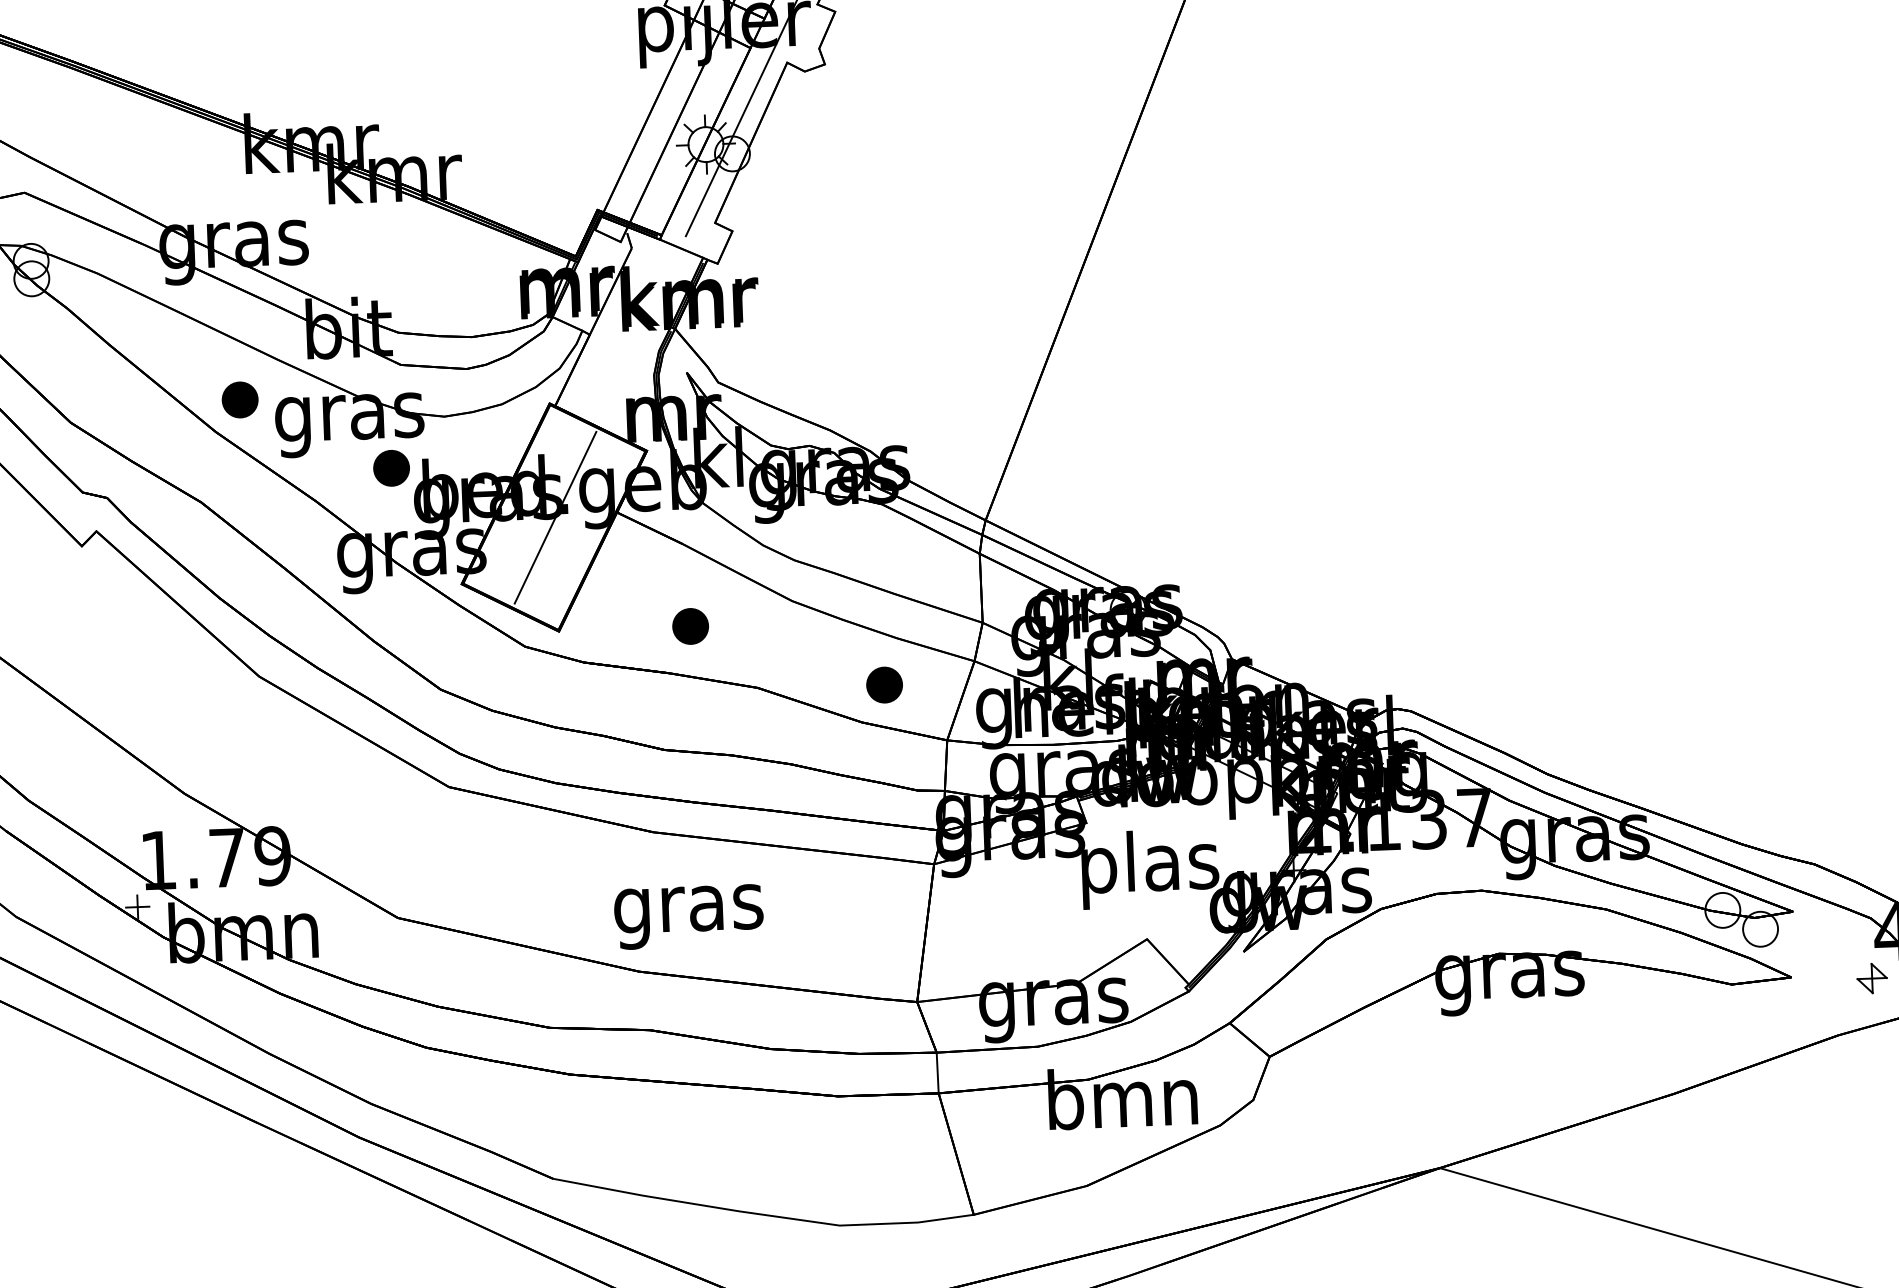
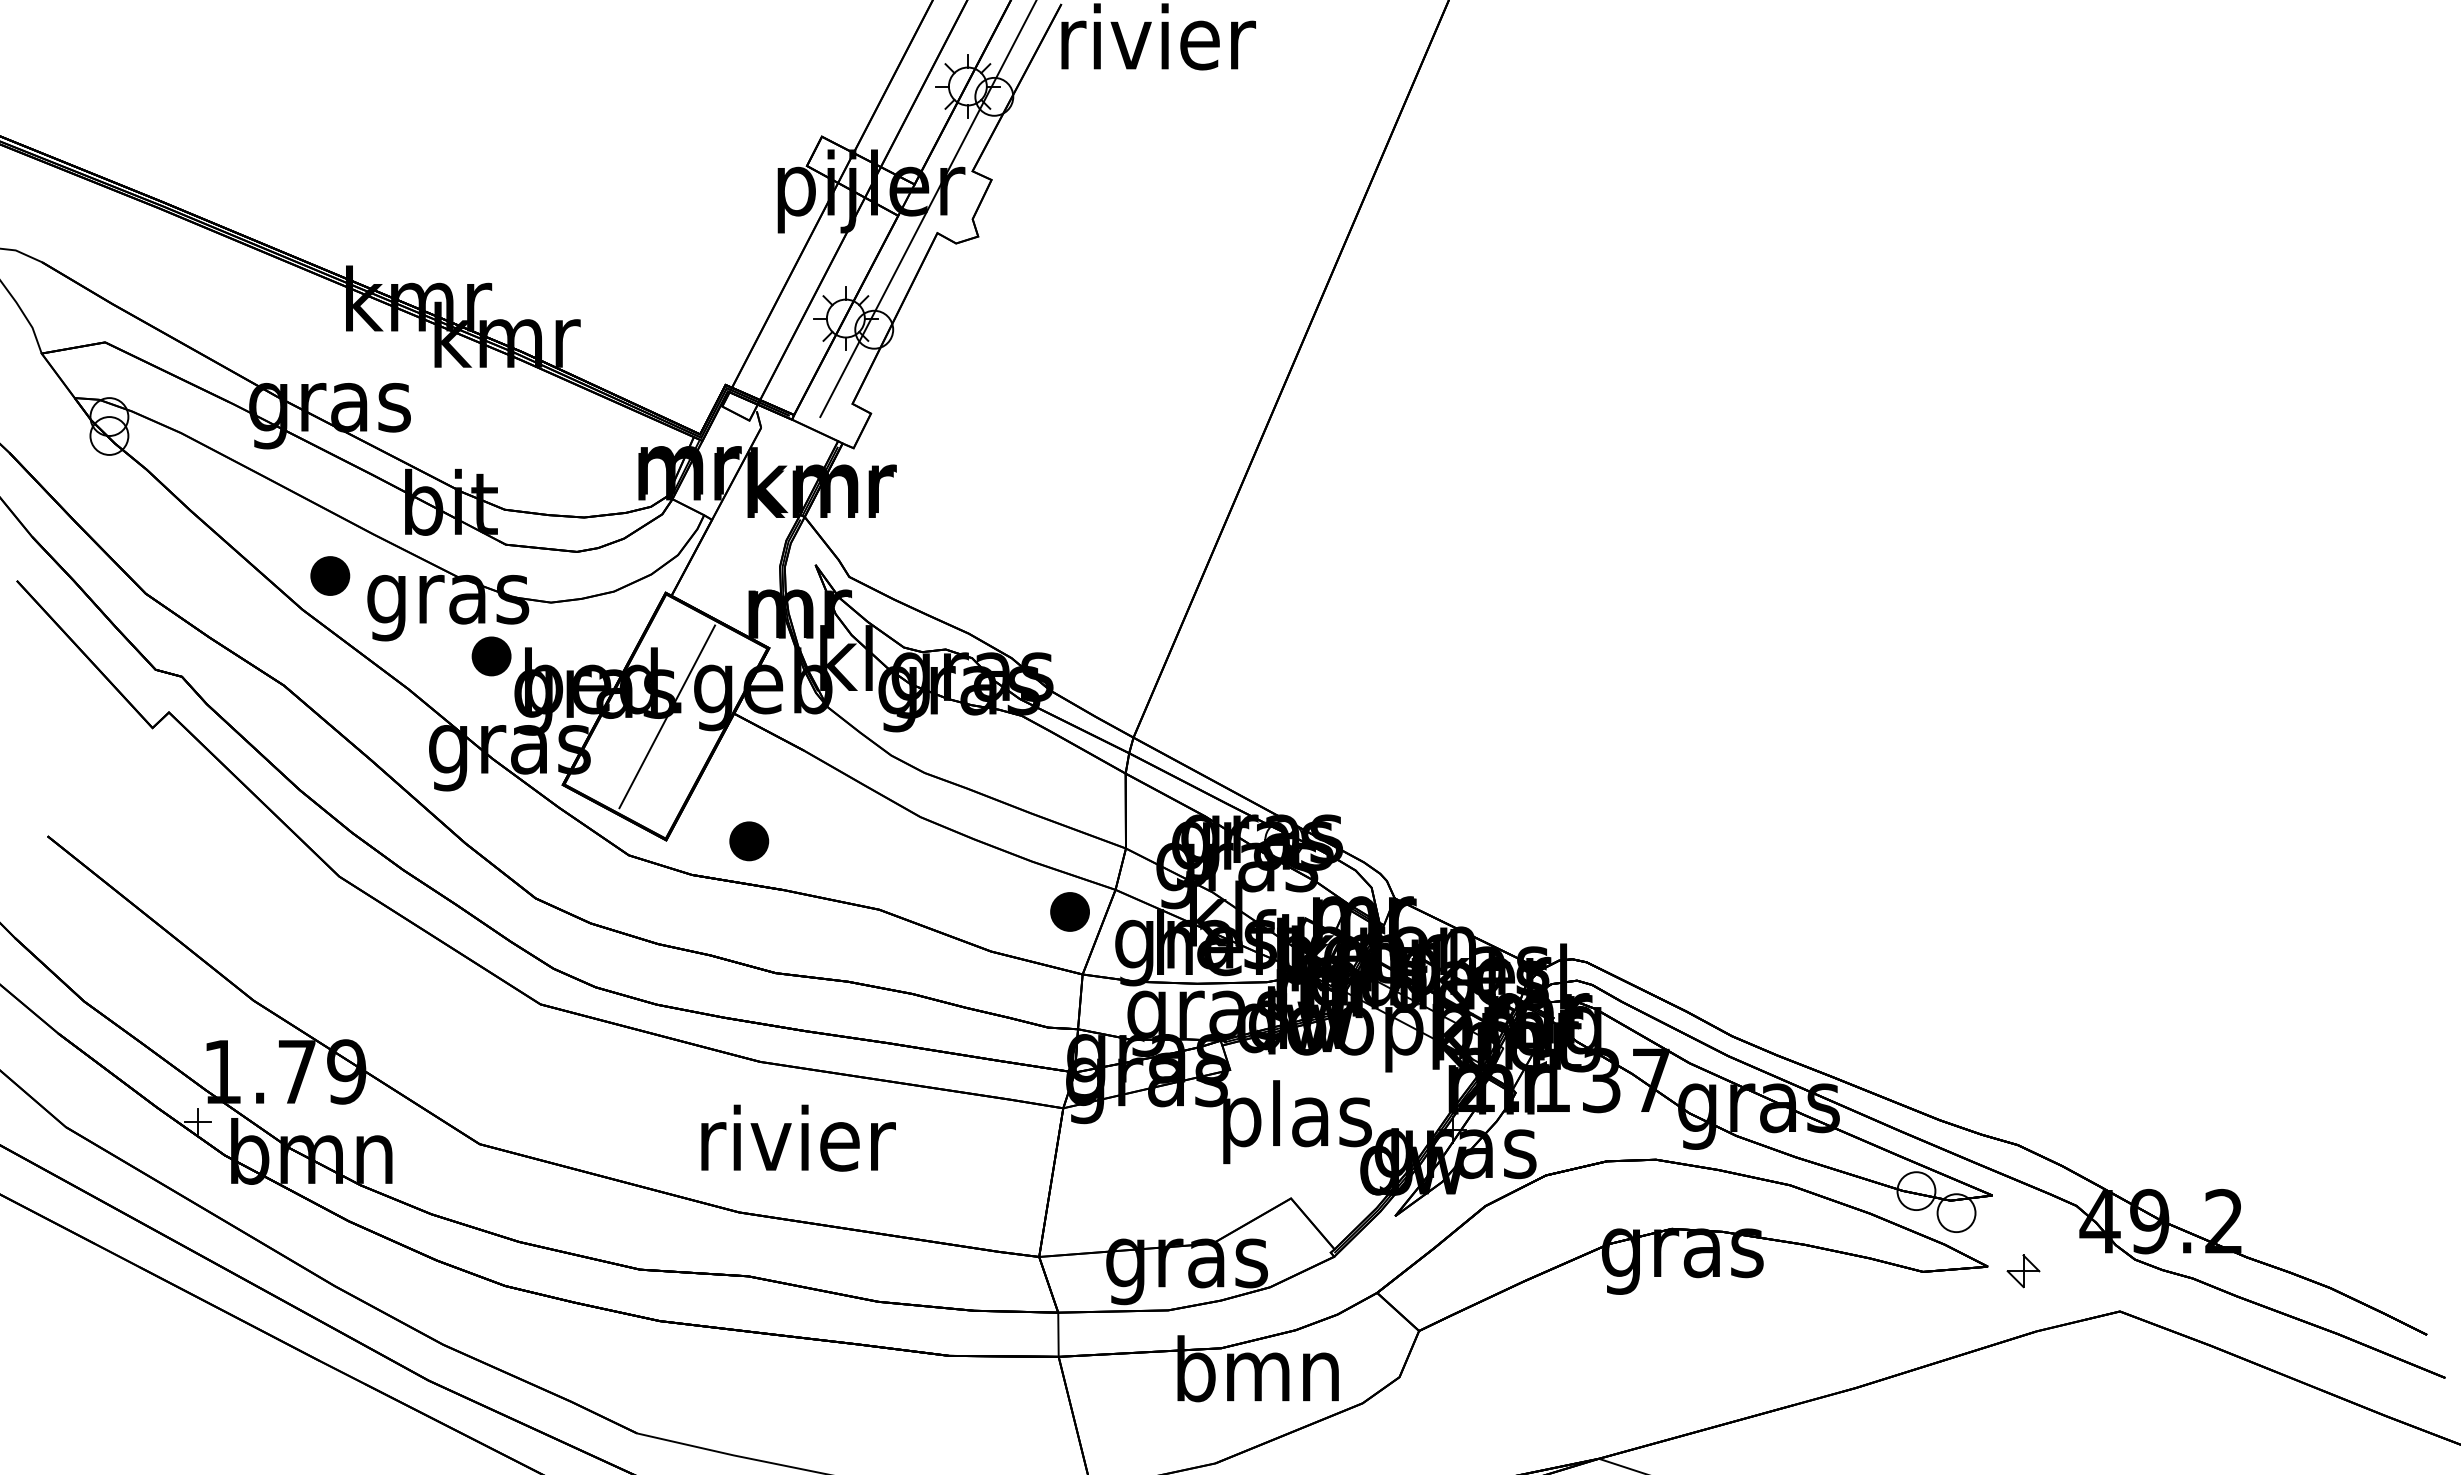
part: (690, 626) -> (749, 841), moved
part: (884, 684) -> (1069, 911), moved
text: (691, 908) -> (798, 1146), gras -> rivier
part: (1872, 978) -> (2023, 1271), moved

